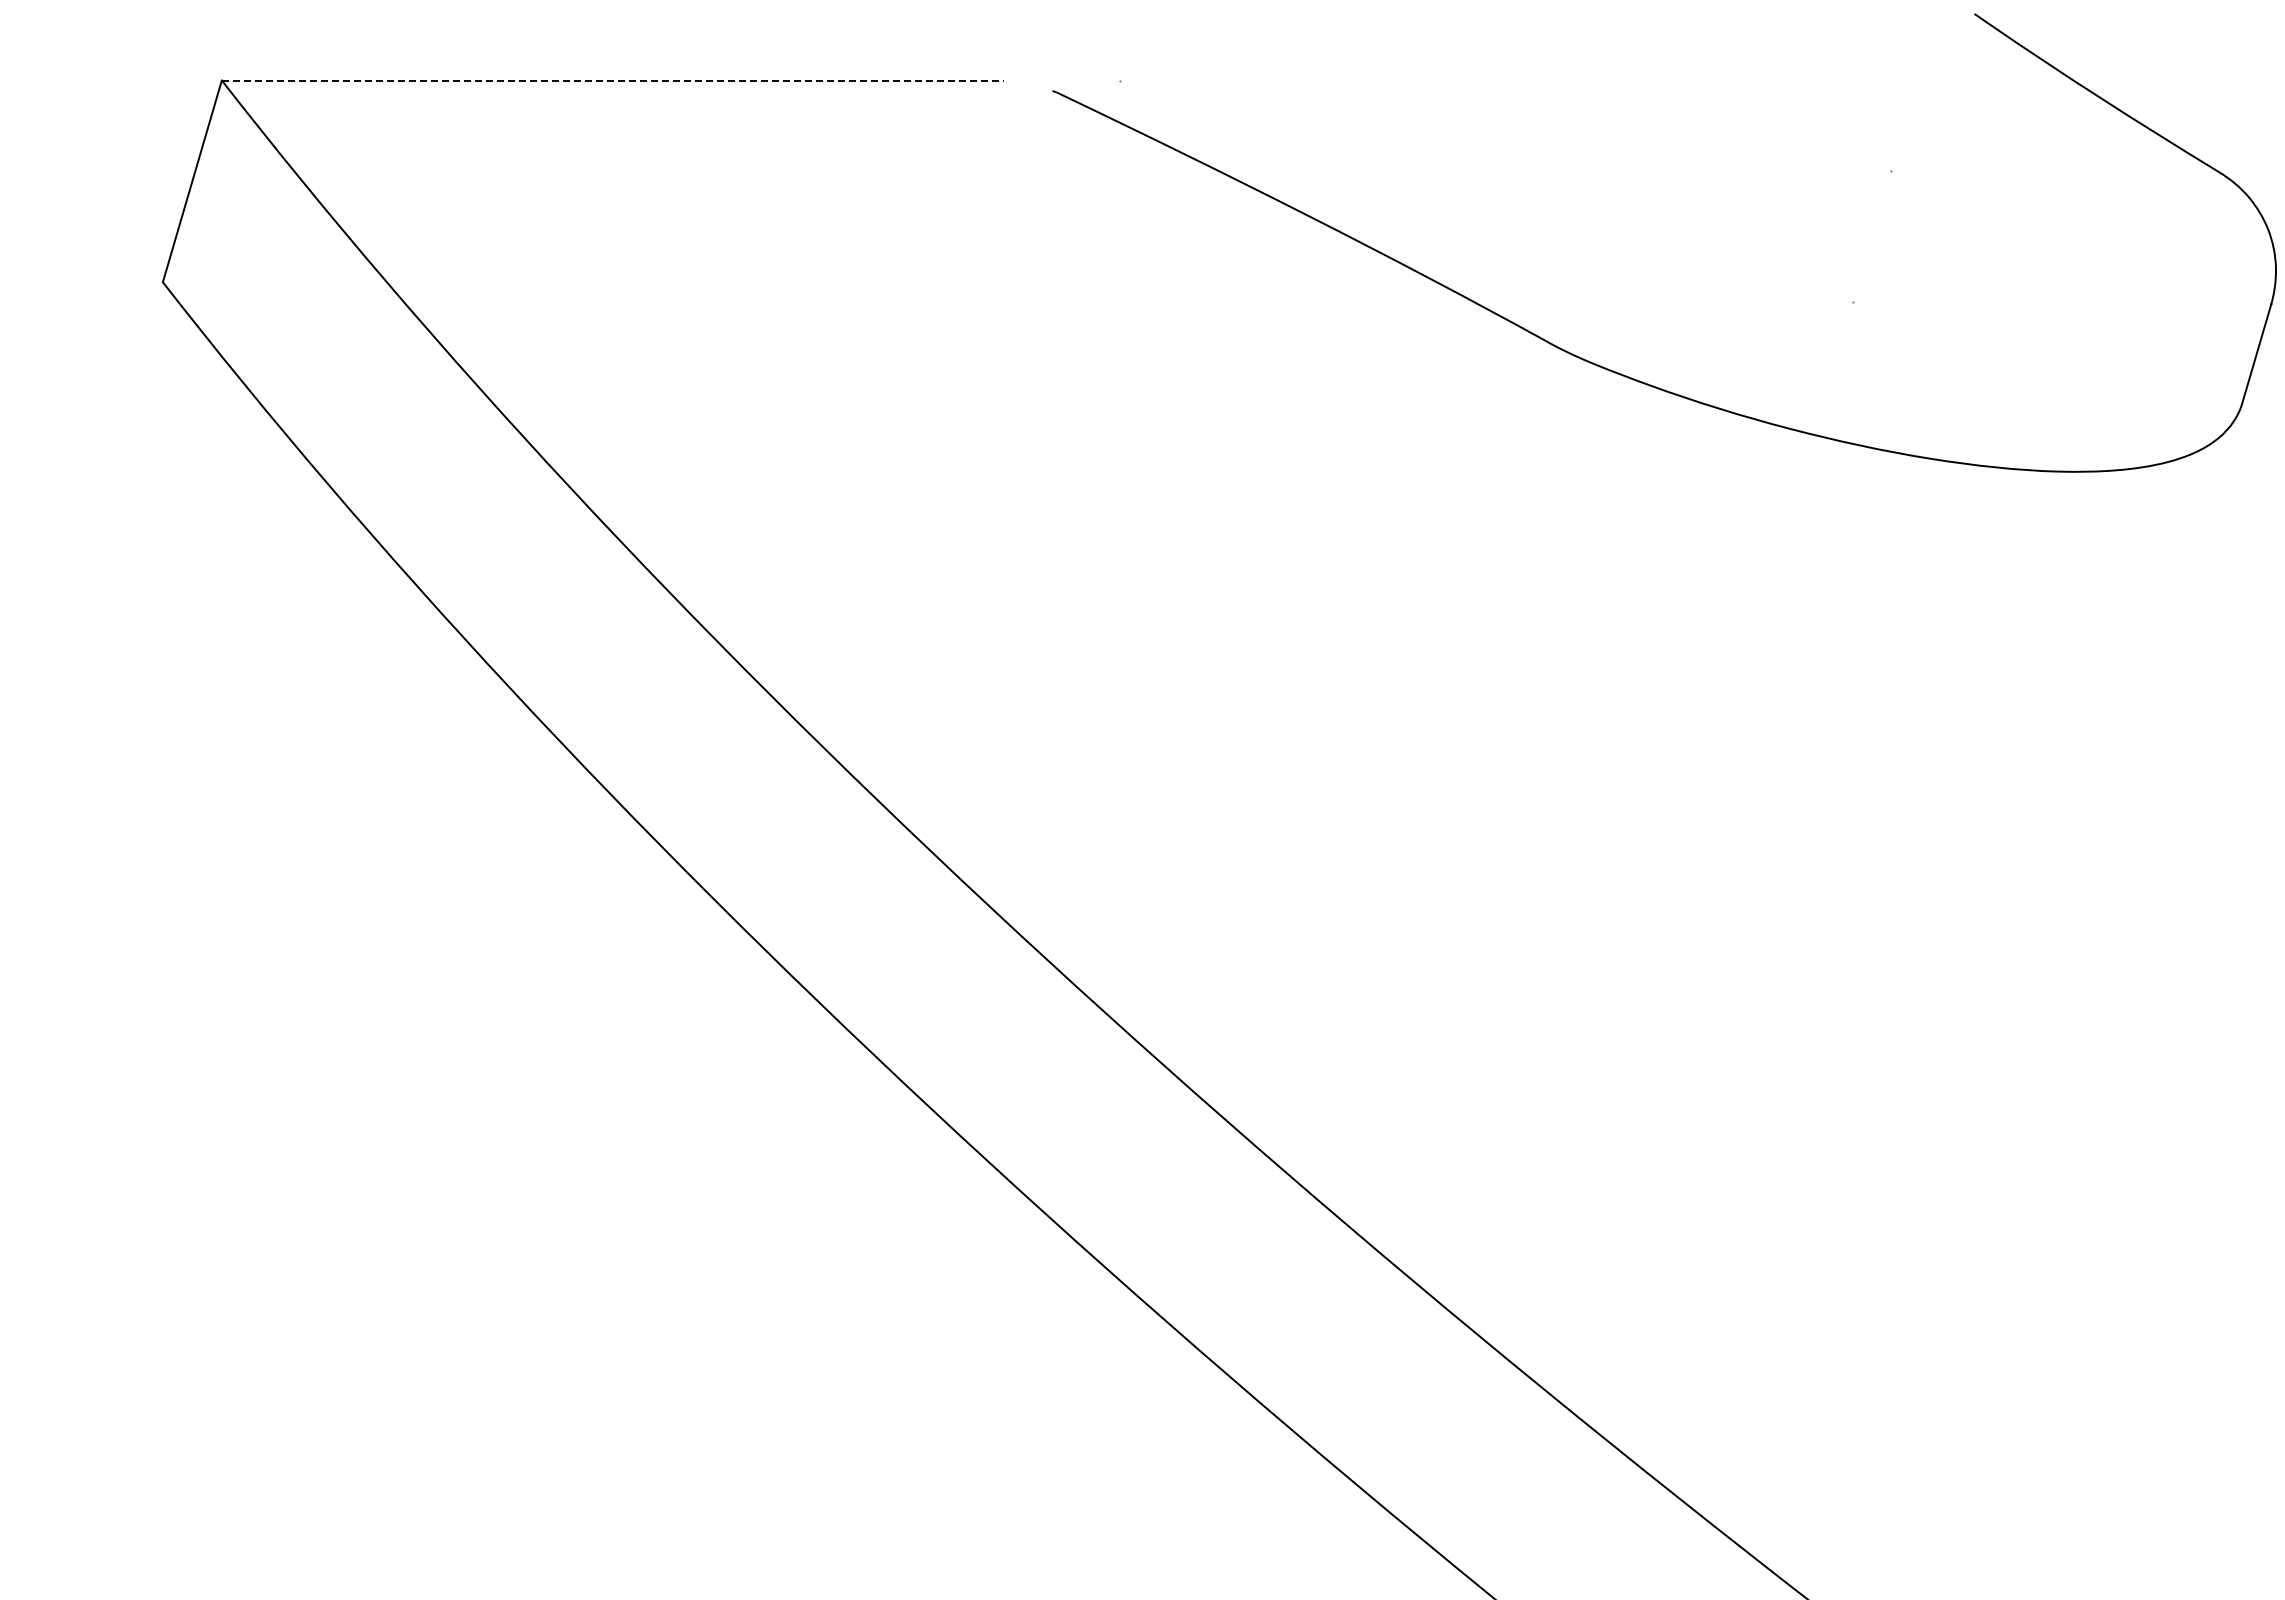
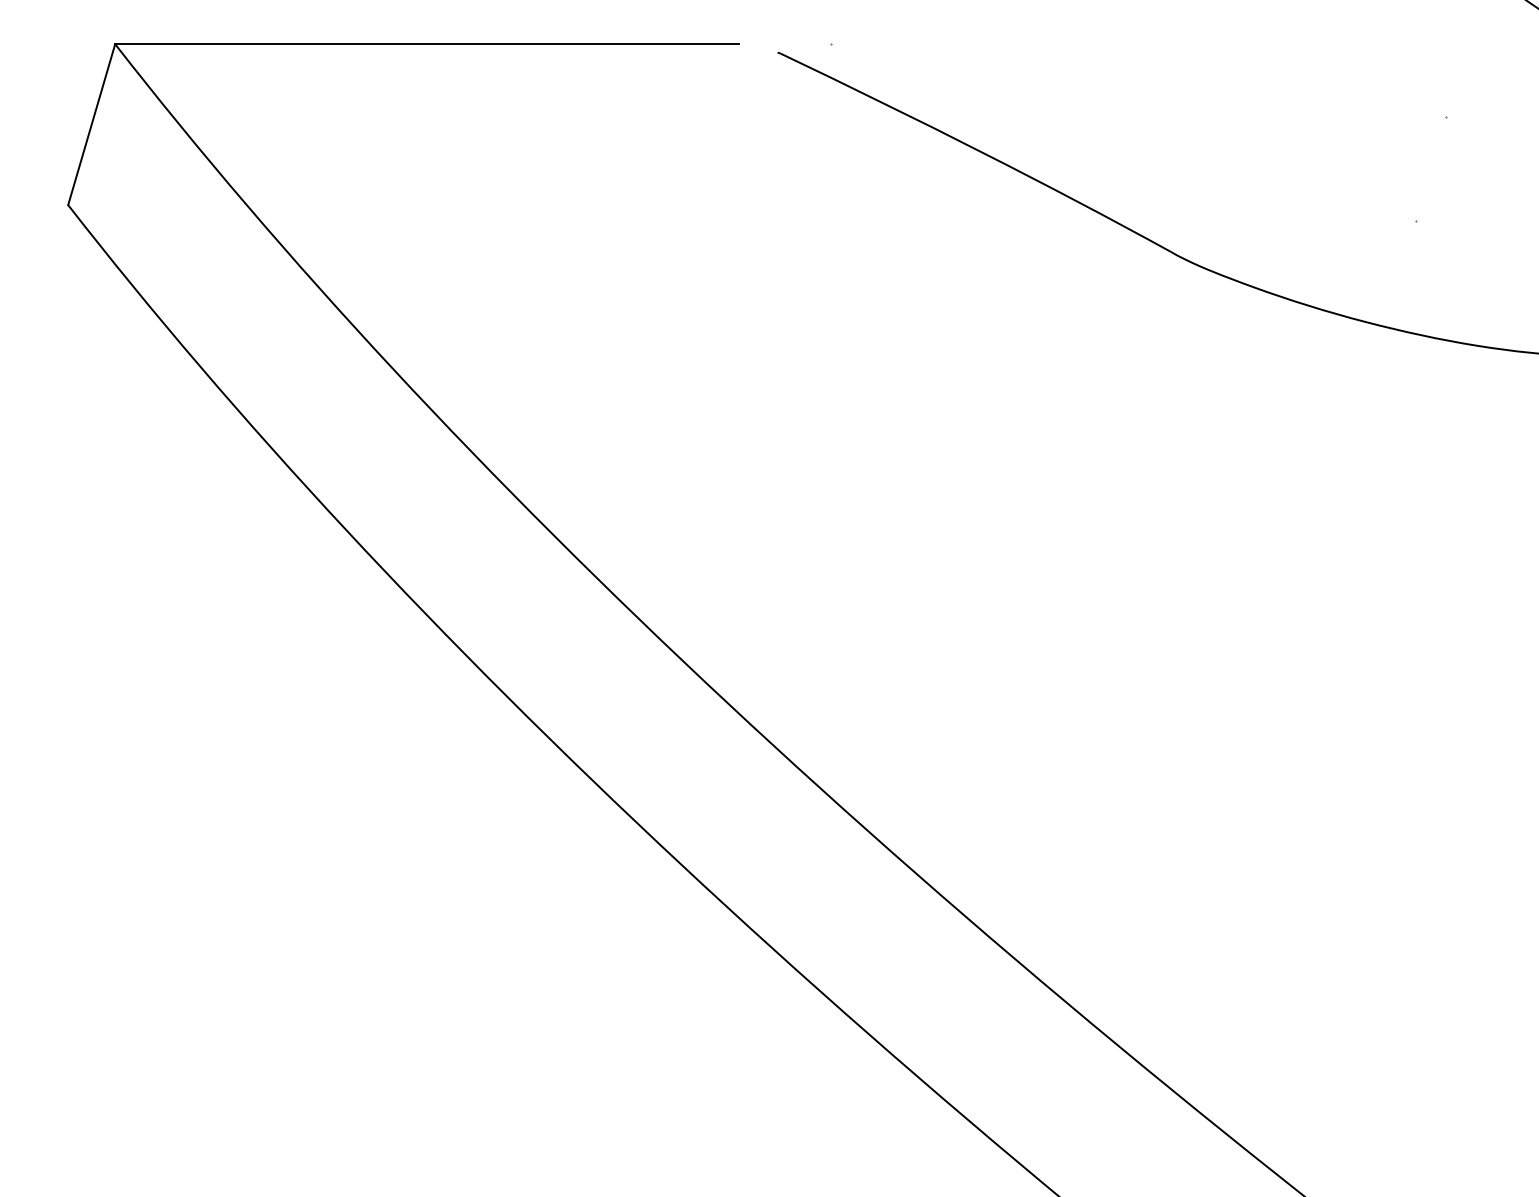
line: (613, 80) -> (427, 44), dashed -> solid

